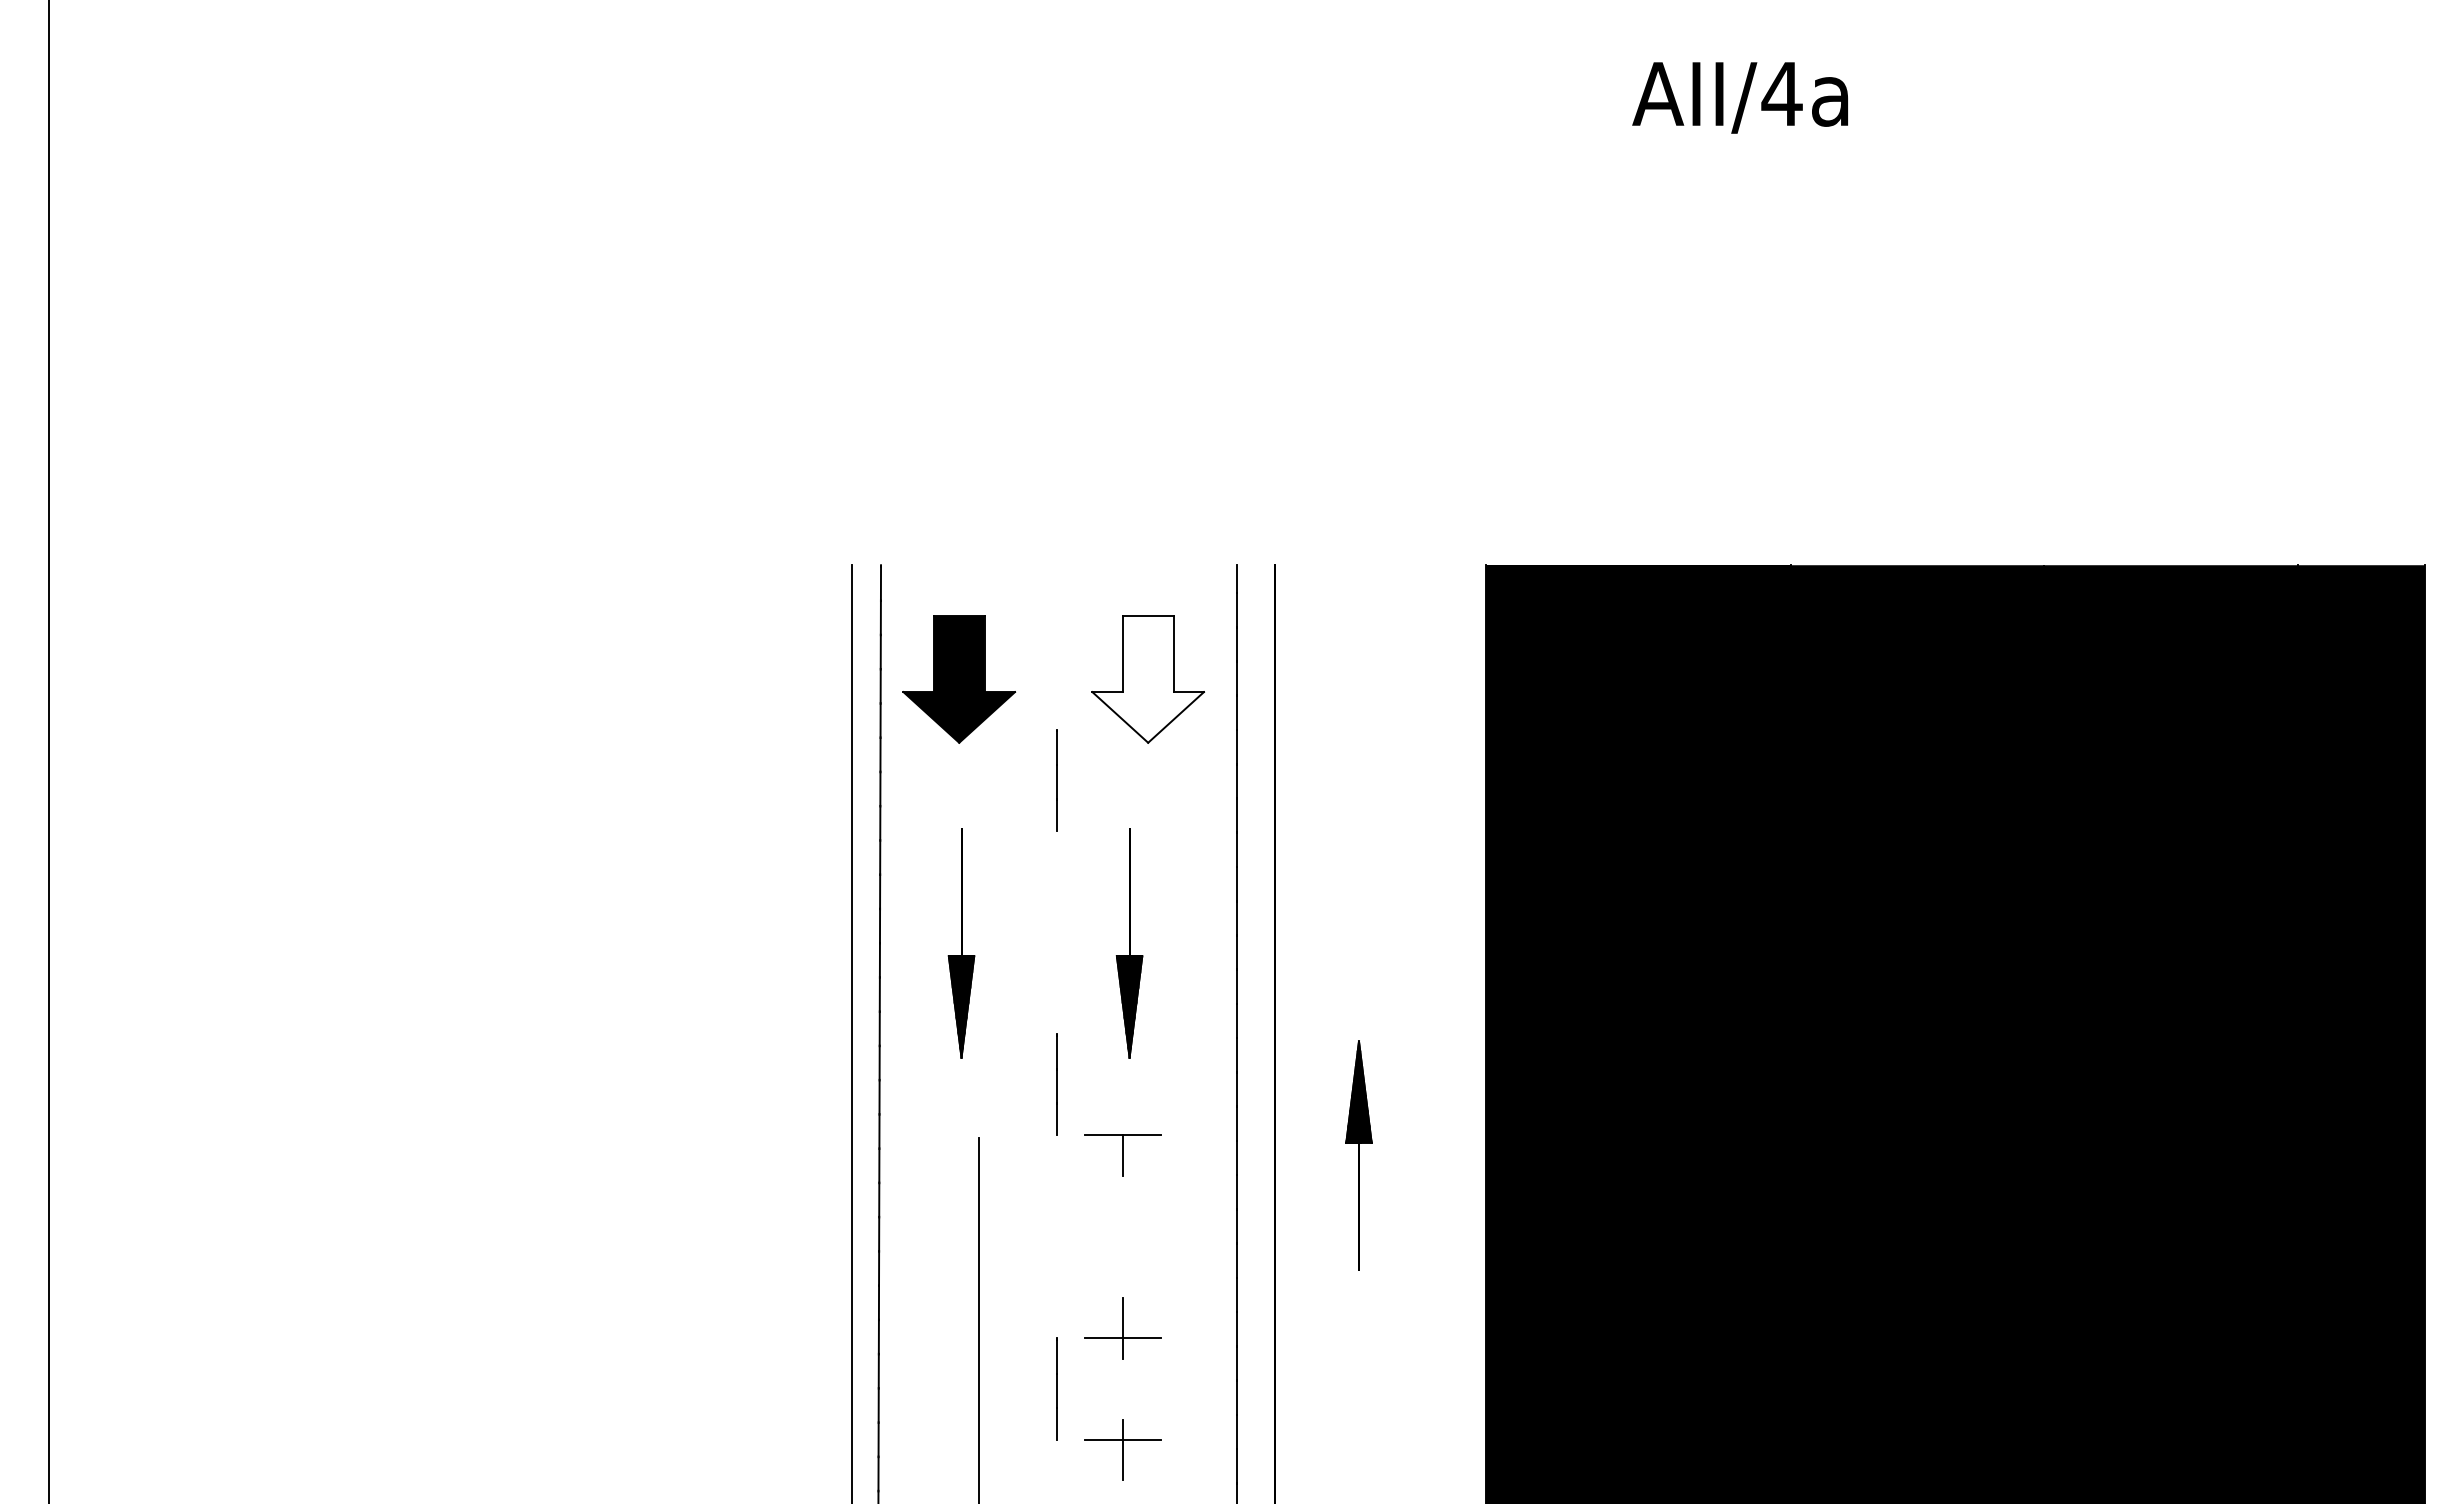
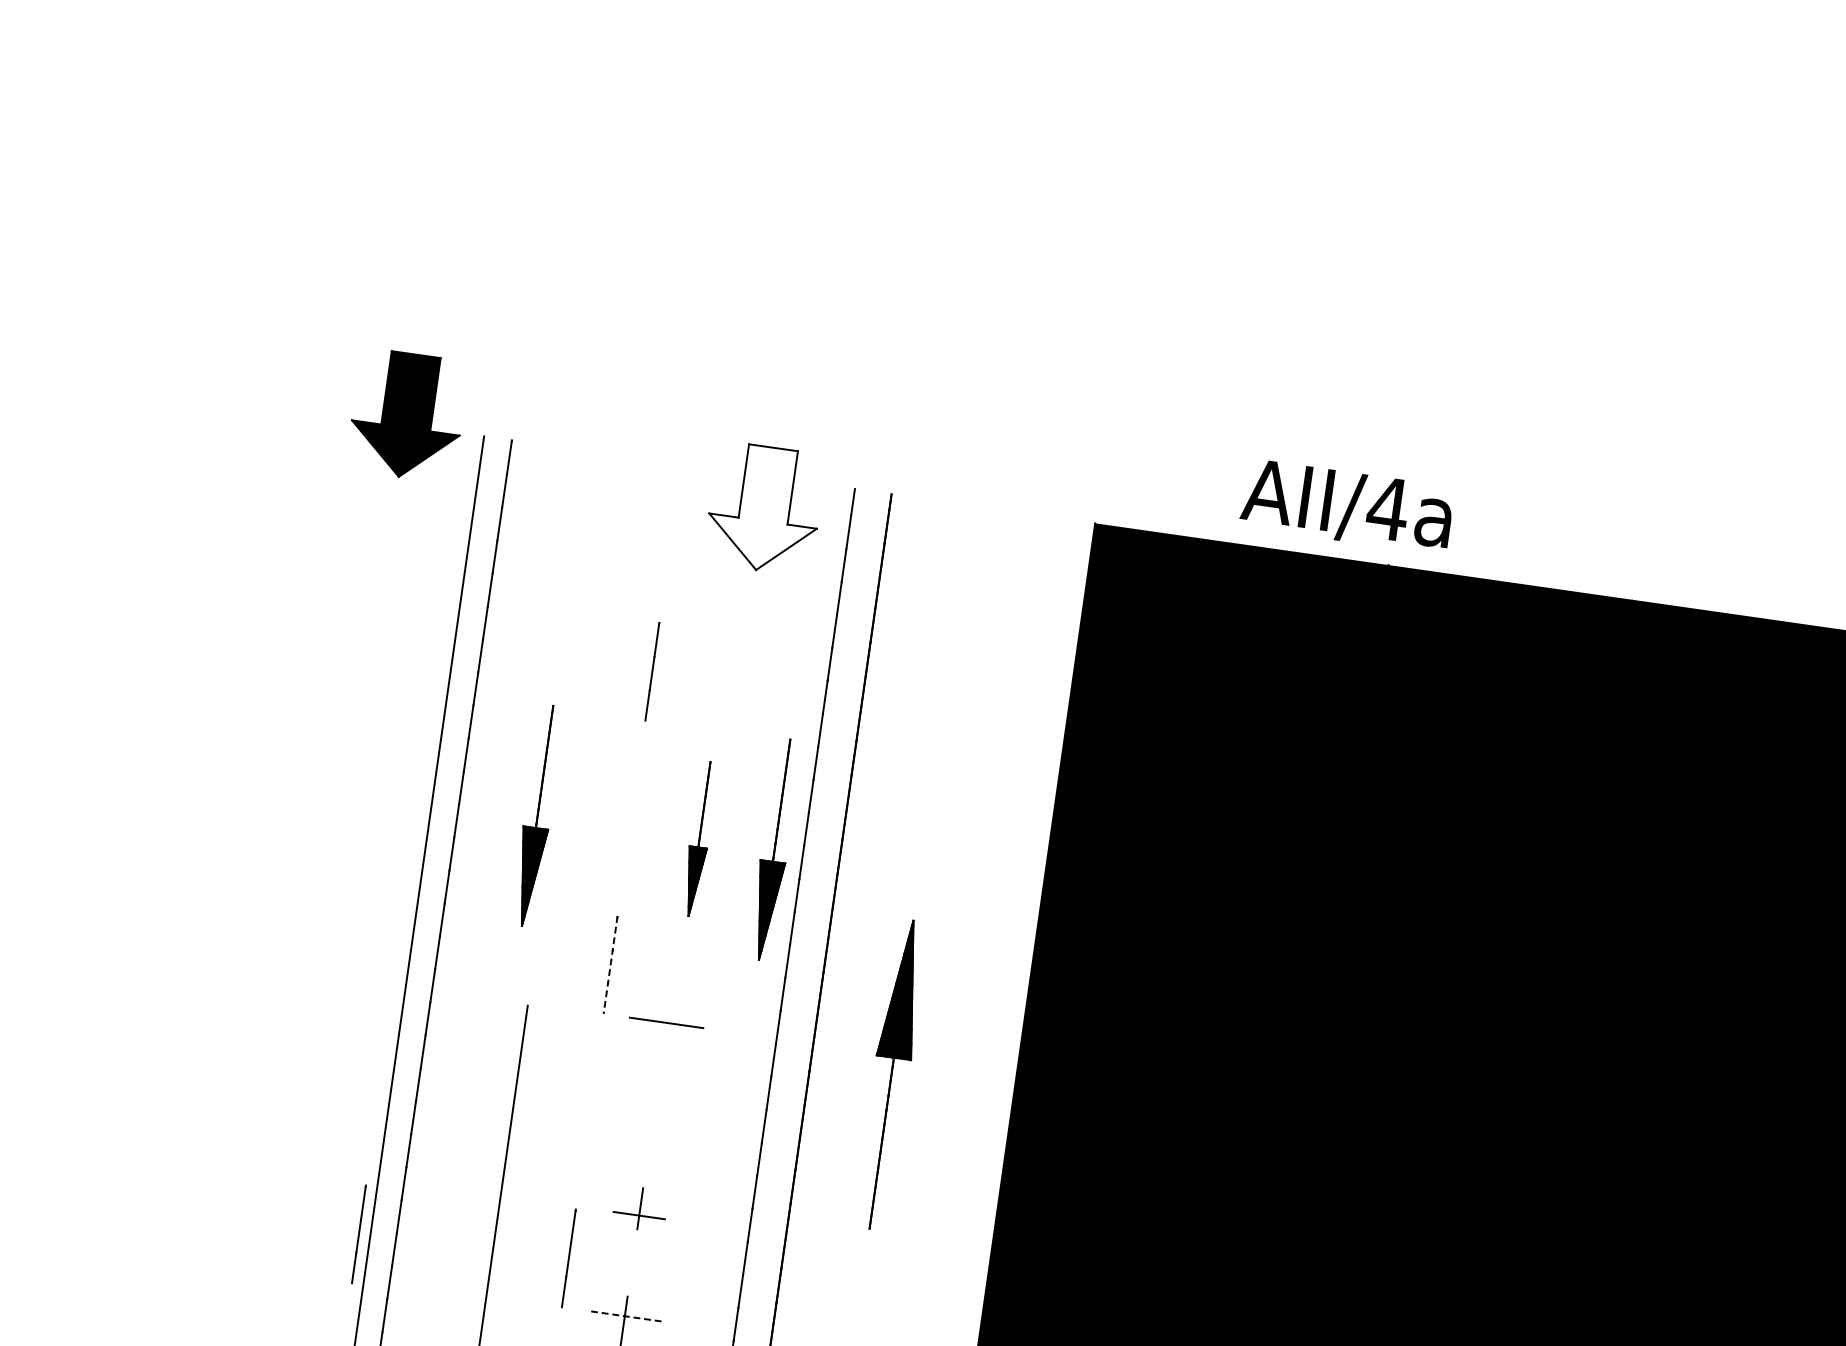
text: (1739, 97) -> (1346, 506), moved
part: (959, 679) -> (407, 415), moved
part: (1147, 679) -> (764, 508), moved
part: (1129, 943) -> (699, 838), size x0.7
part: (1207, 943) -> (774, 849), added
line: (1057, 1084) -> (610, 964), solid -> dashed
line: (1122, 1155) -> (663, 1042), removed
part: (1358, 1155) -> (891, 1074), size x1.4
part: (1122, 1328) -> (639, 1208), size x0.7
line: (839, 1394) -> (358, 1233), added
line: (1122, 1439) -> (624, 1315), solid -> dashed

